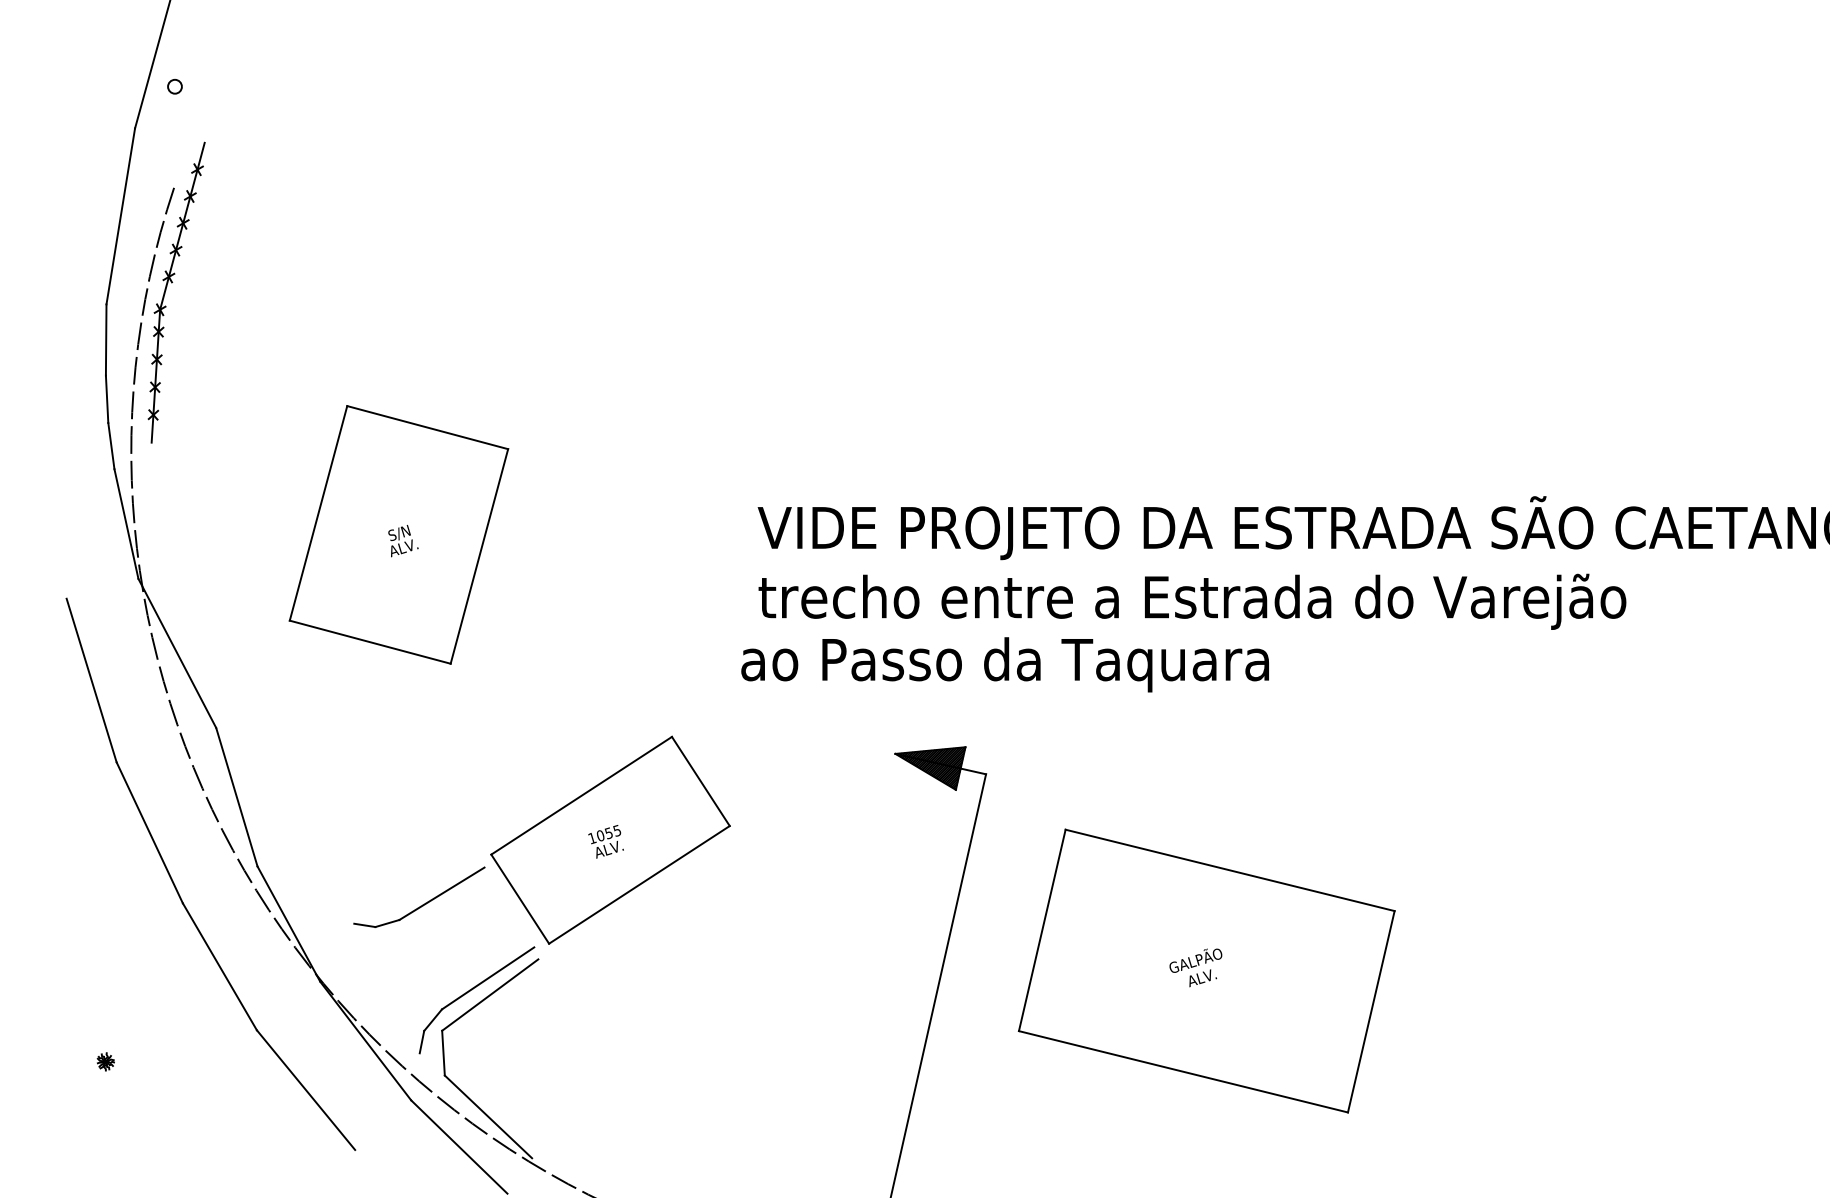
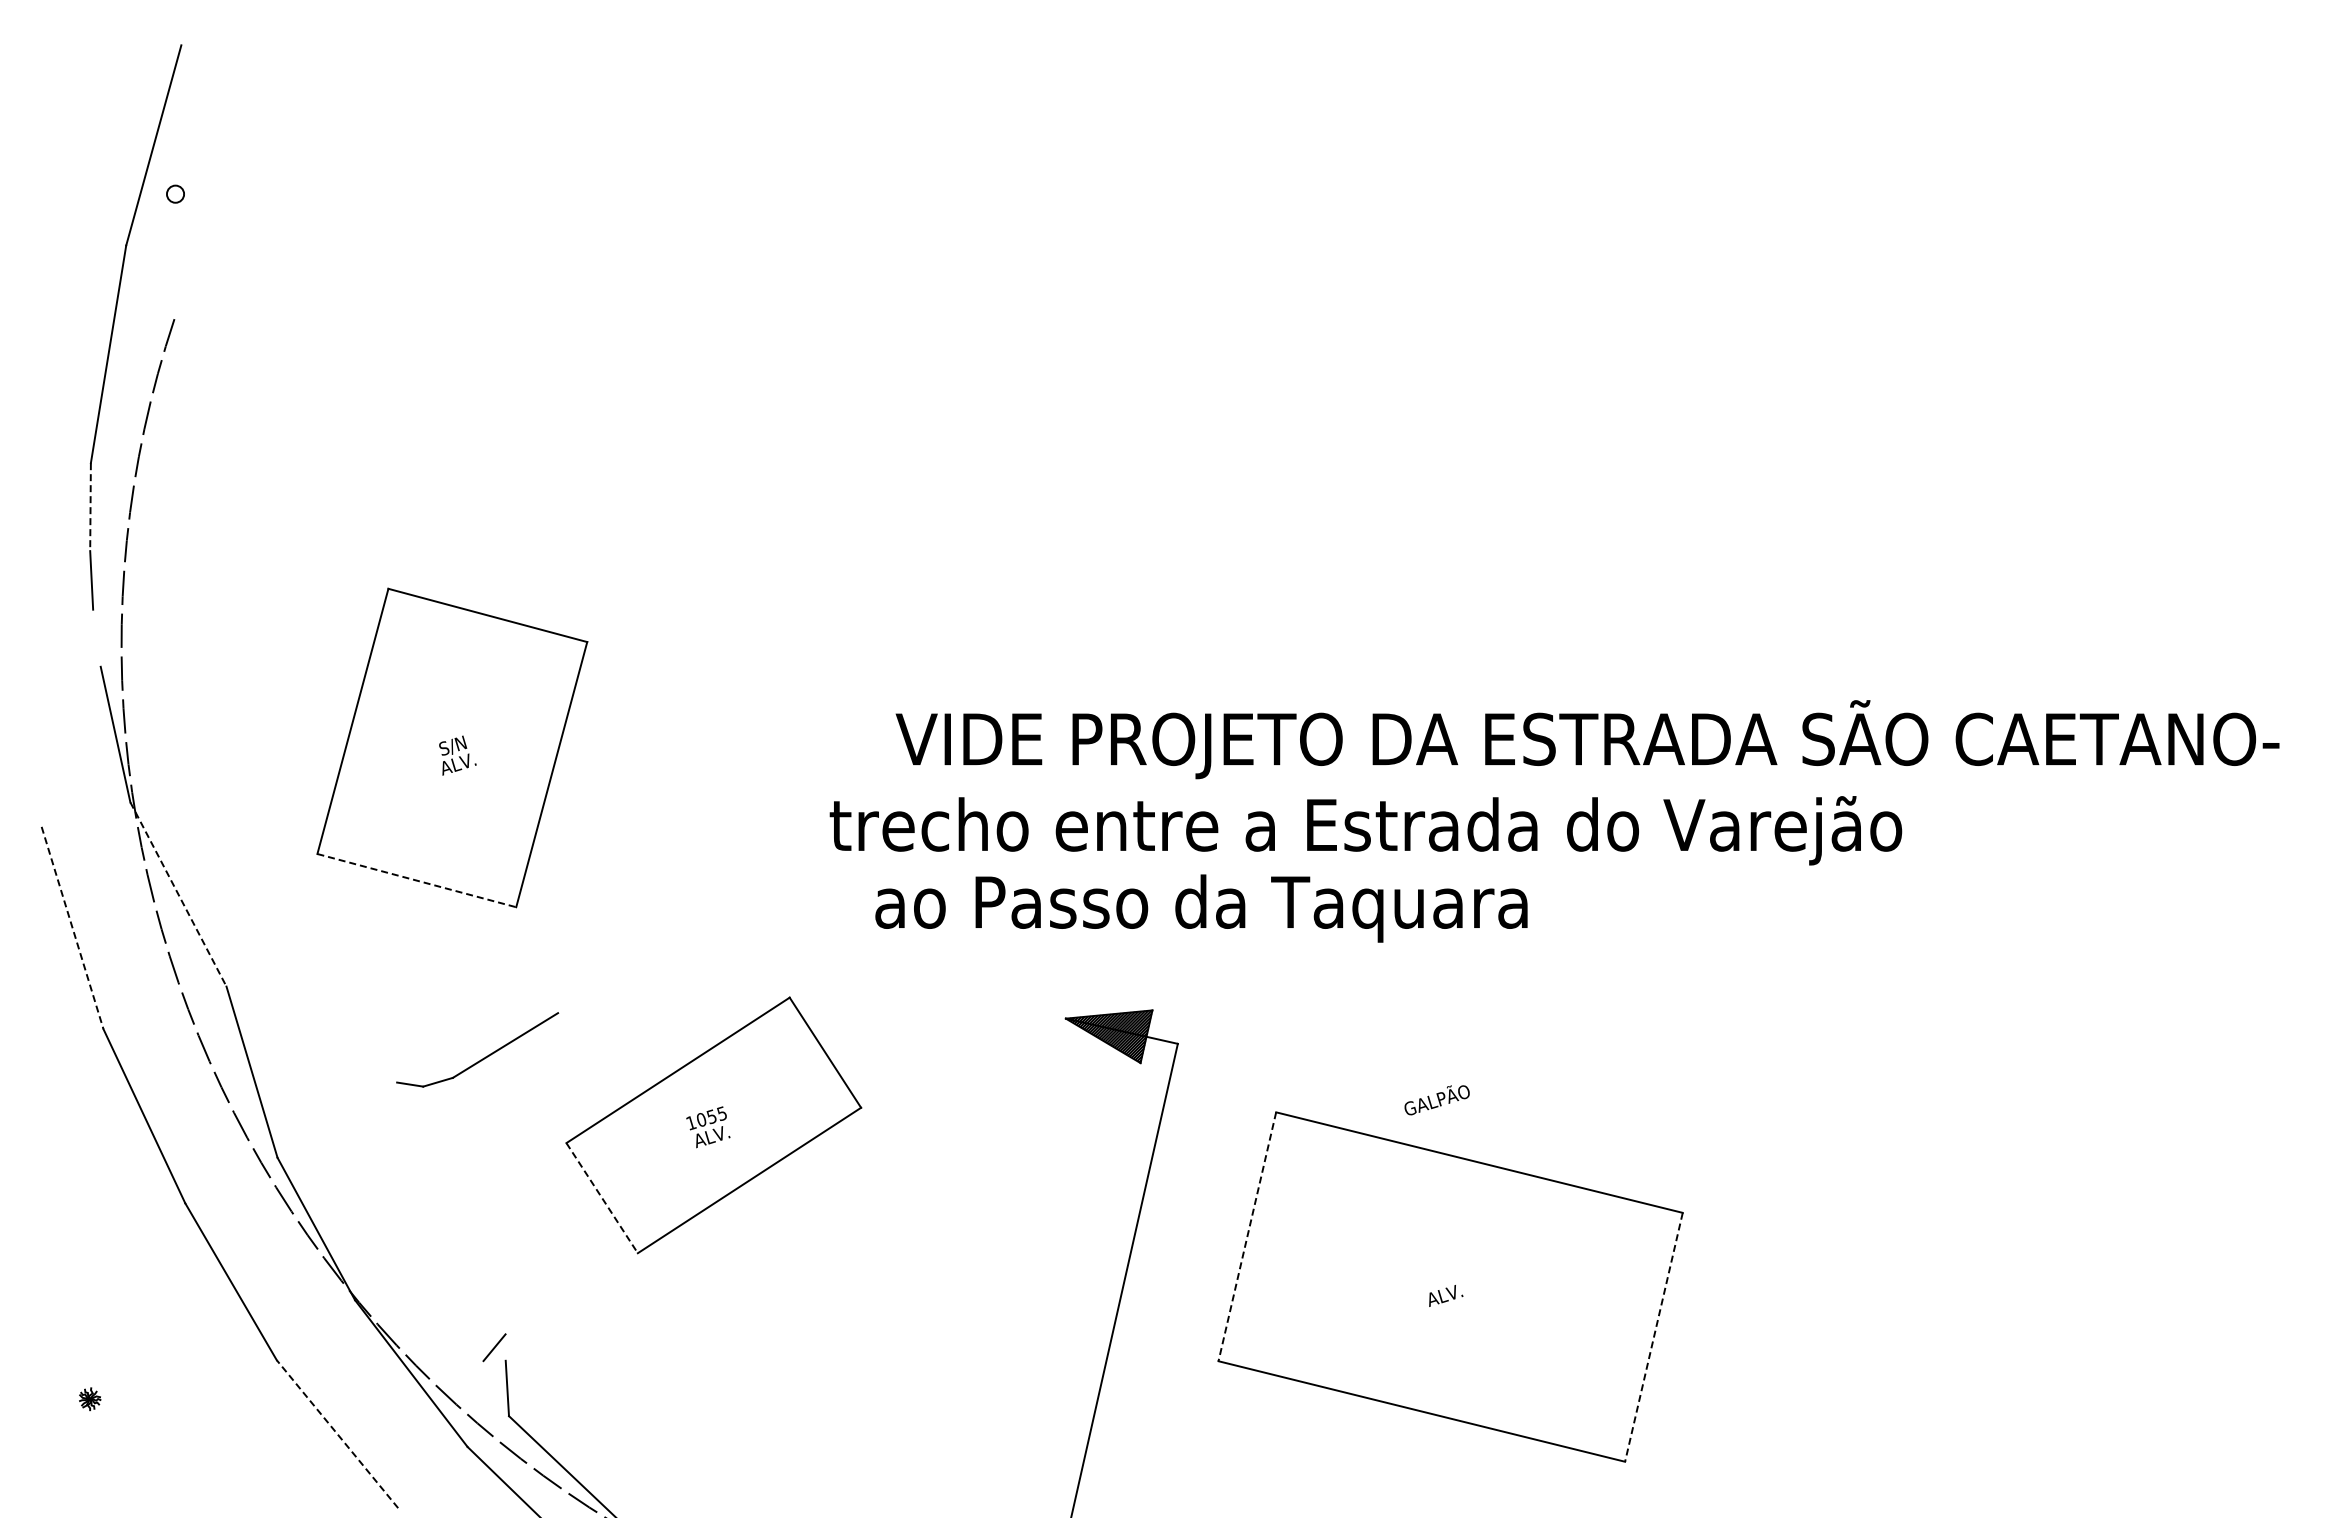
part: (172, 282) -> (172, 436), removed
line: (106, 340) -> (90, 507), solid -> dashed
line: (111, 445) -> (96, 637), removed
text: (1192, 601) -> (1365, 830), moved
line: (369, 642) -> (416, 880), solid -> dashed
line: (177, 653) -> (178, 894), solid -> dashed
line: (91, 680) -> (72, 928), solid -> dashed
line: (520, 899) -> (602, 1198), solid -> dashed
part: (424, 903) -> (483, 1057), moved
line: (1042, 930) -> (1247, 1236), solid -> dashed
text: (1195, 960) -> (1436, 1100), moved
line: (488, 977) -> (562, 1295), removed
line: (489, 994) -> (564, 1316), removed
line: (1370, 1011) -> (1653, 1337), solid -> dashed
line: (421, 1041) -> (480, 1374), removed
line: (306, 1090) -> (337, 1434), solid -> dashed

